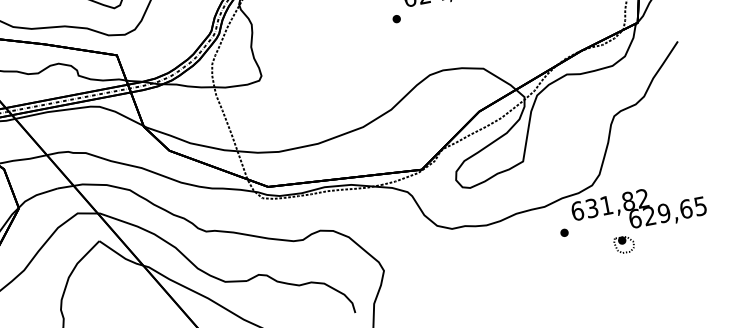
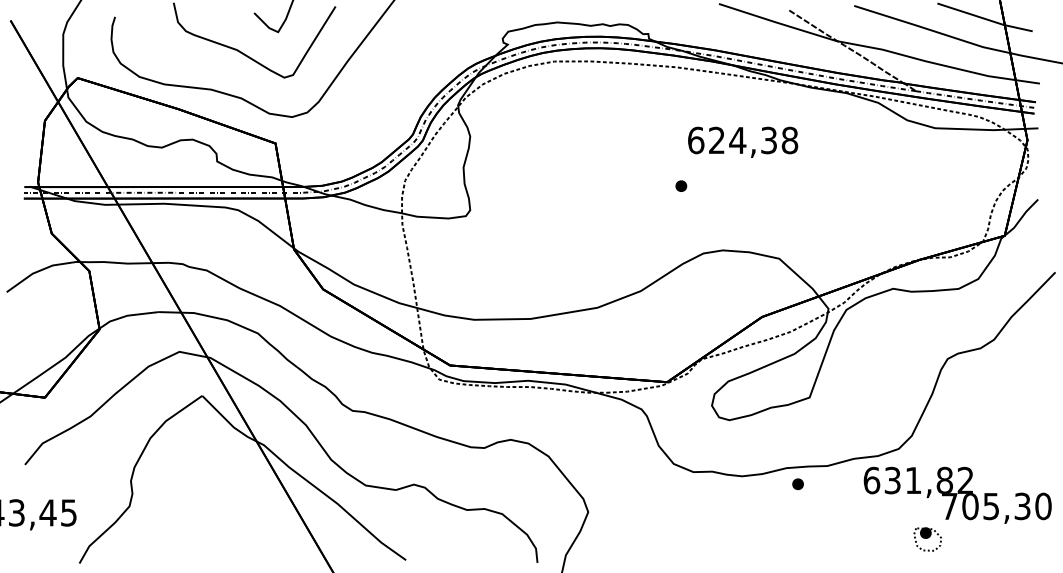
part: (396, 18) -> (681, 185), moved
text: (667, 212) -> (996, 506), 629,65 -> 705,30
part: (564, 233) -> (797, 484), moved

